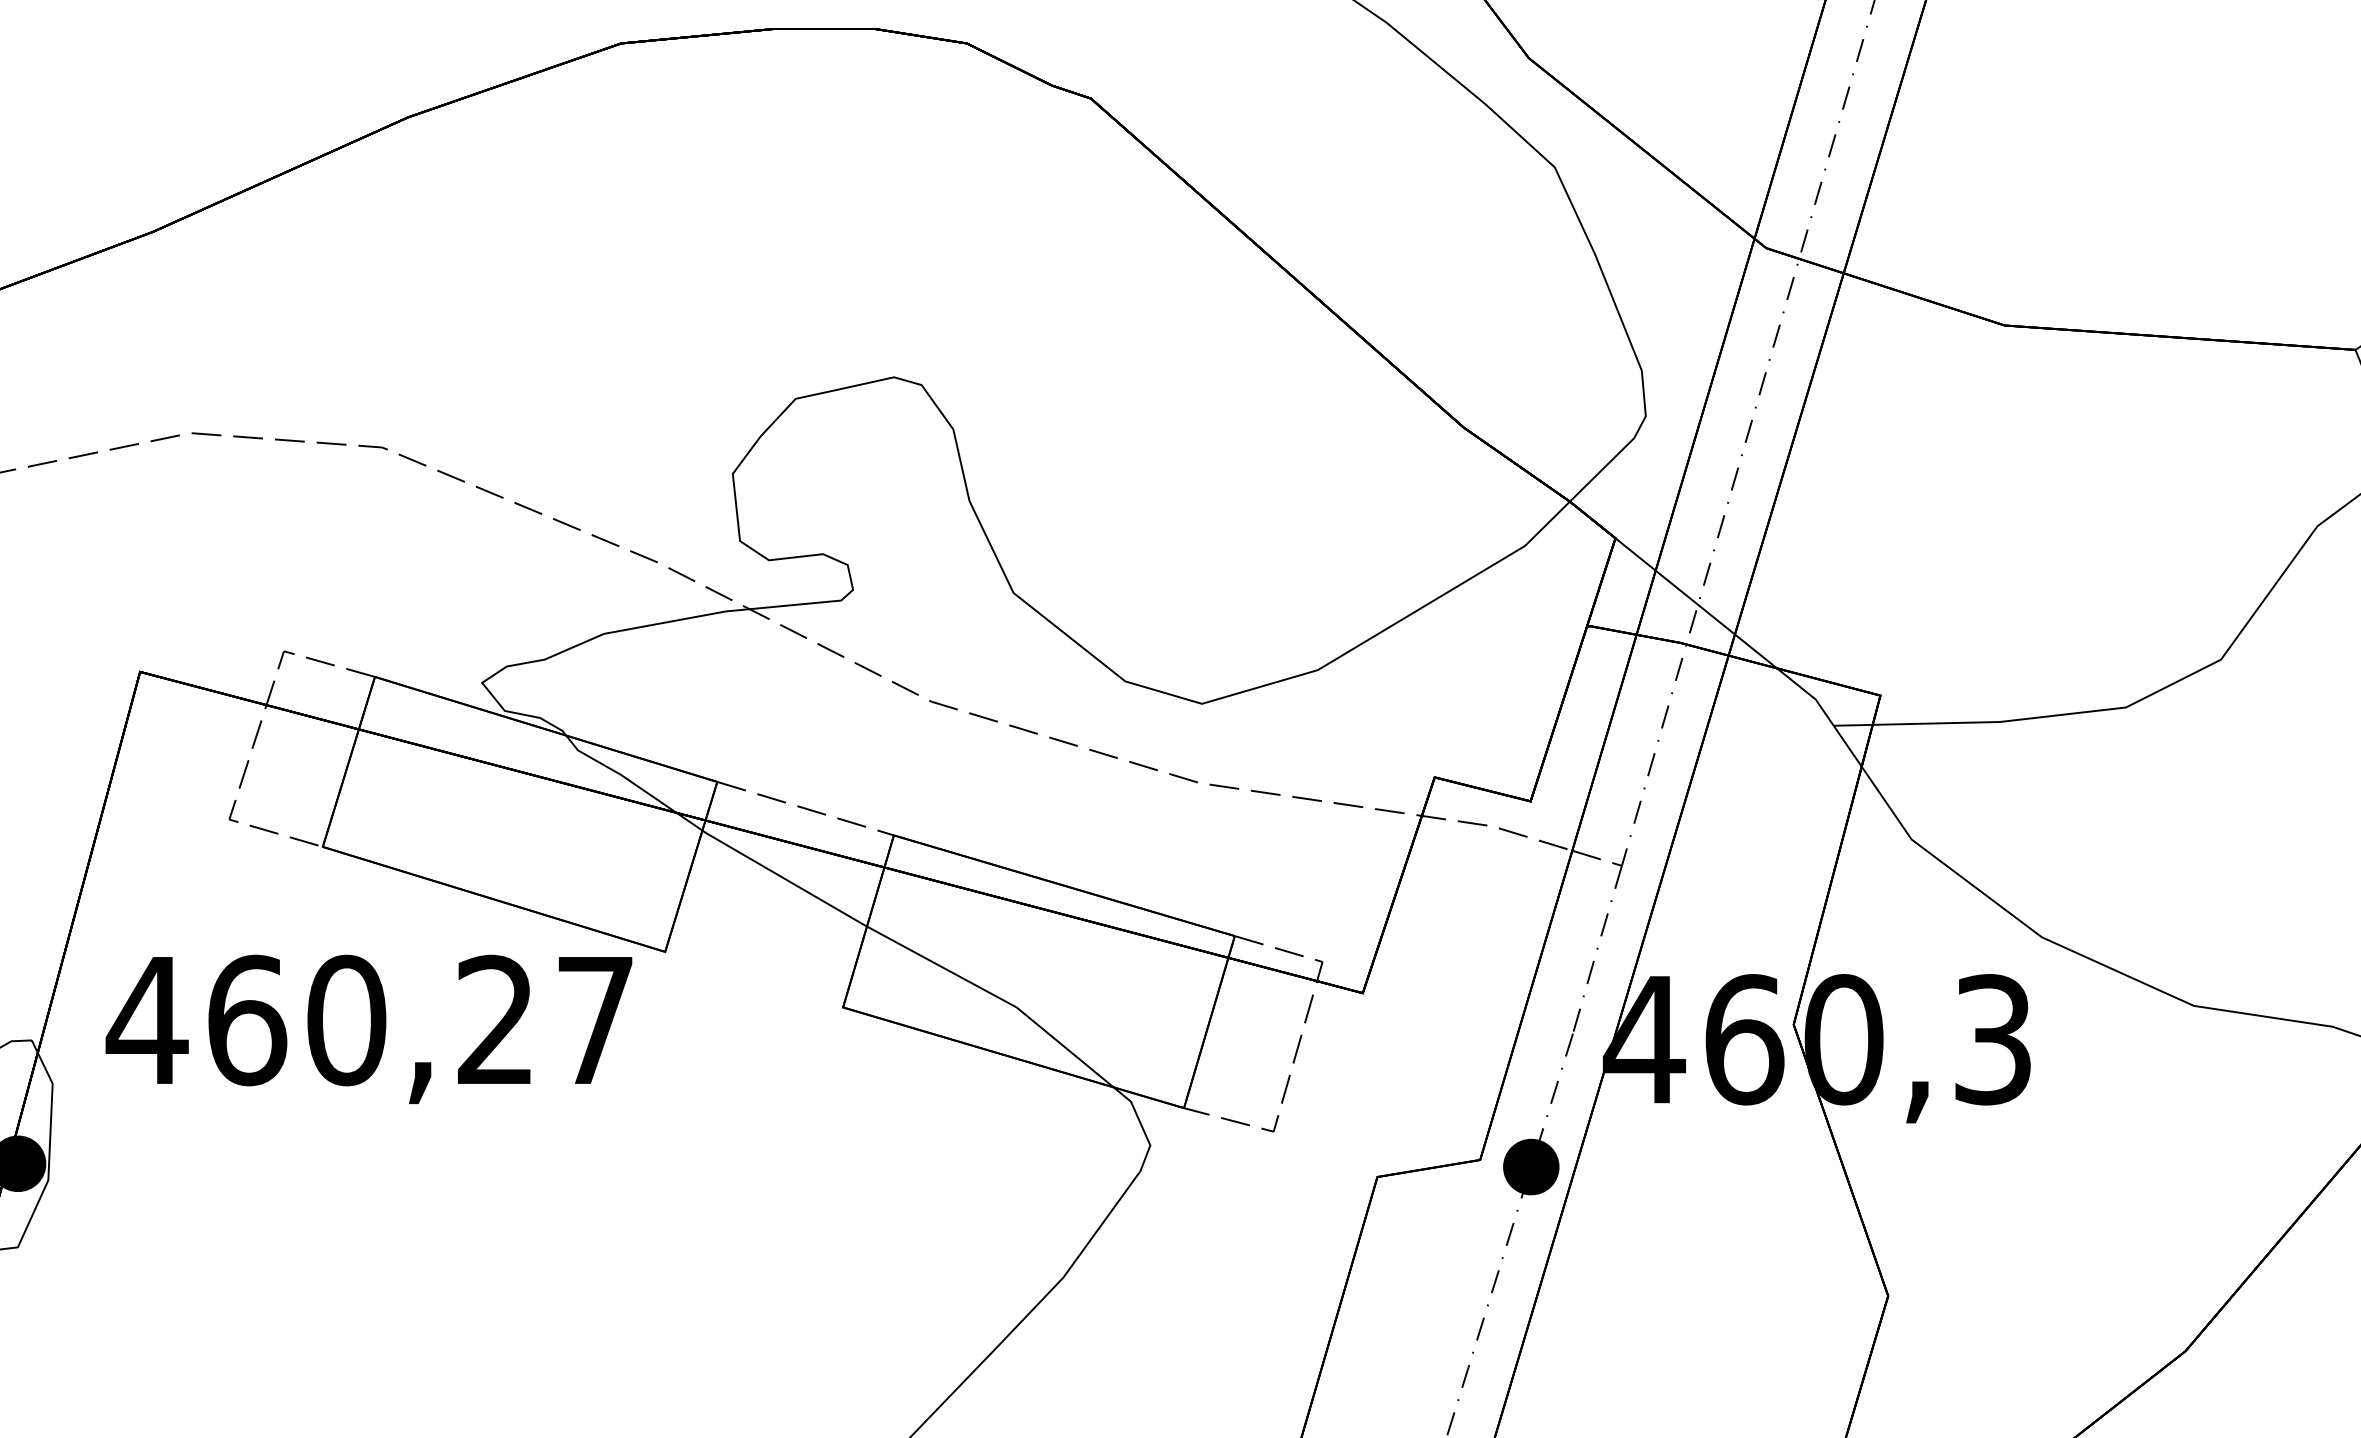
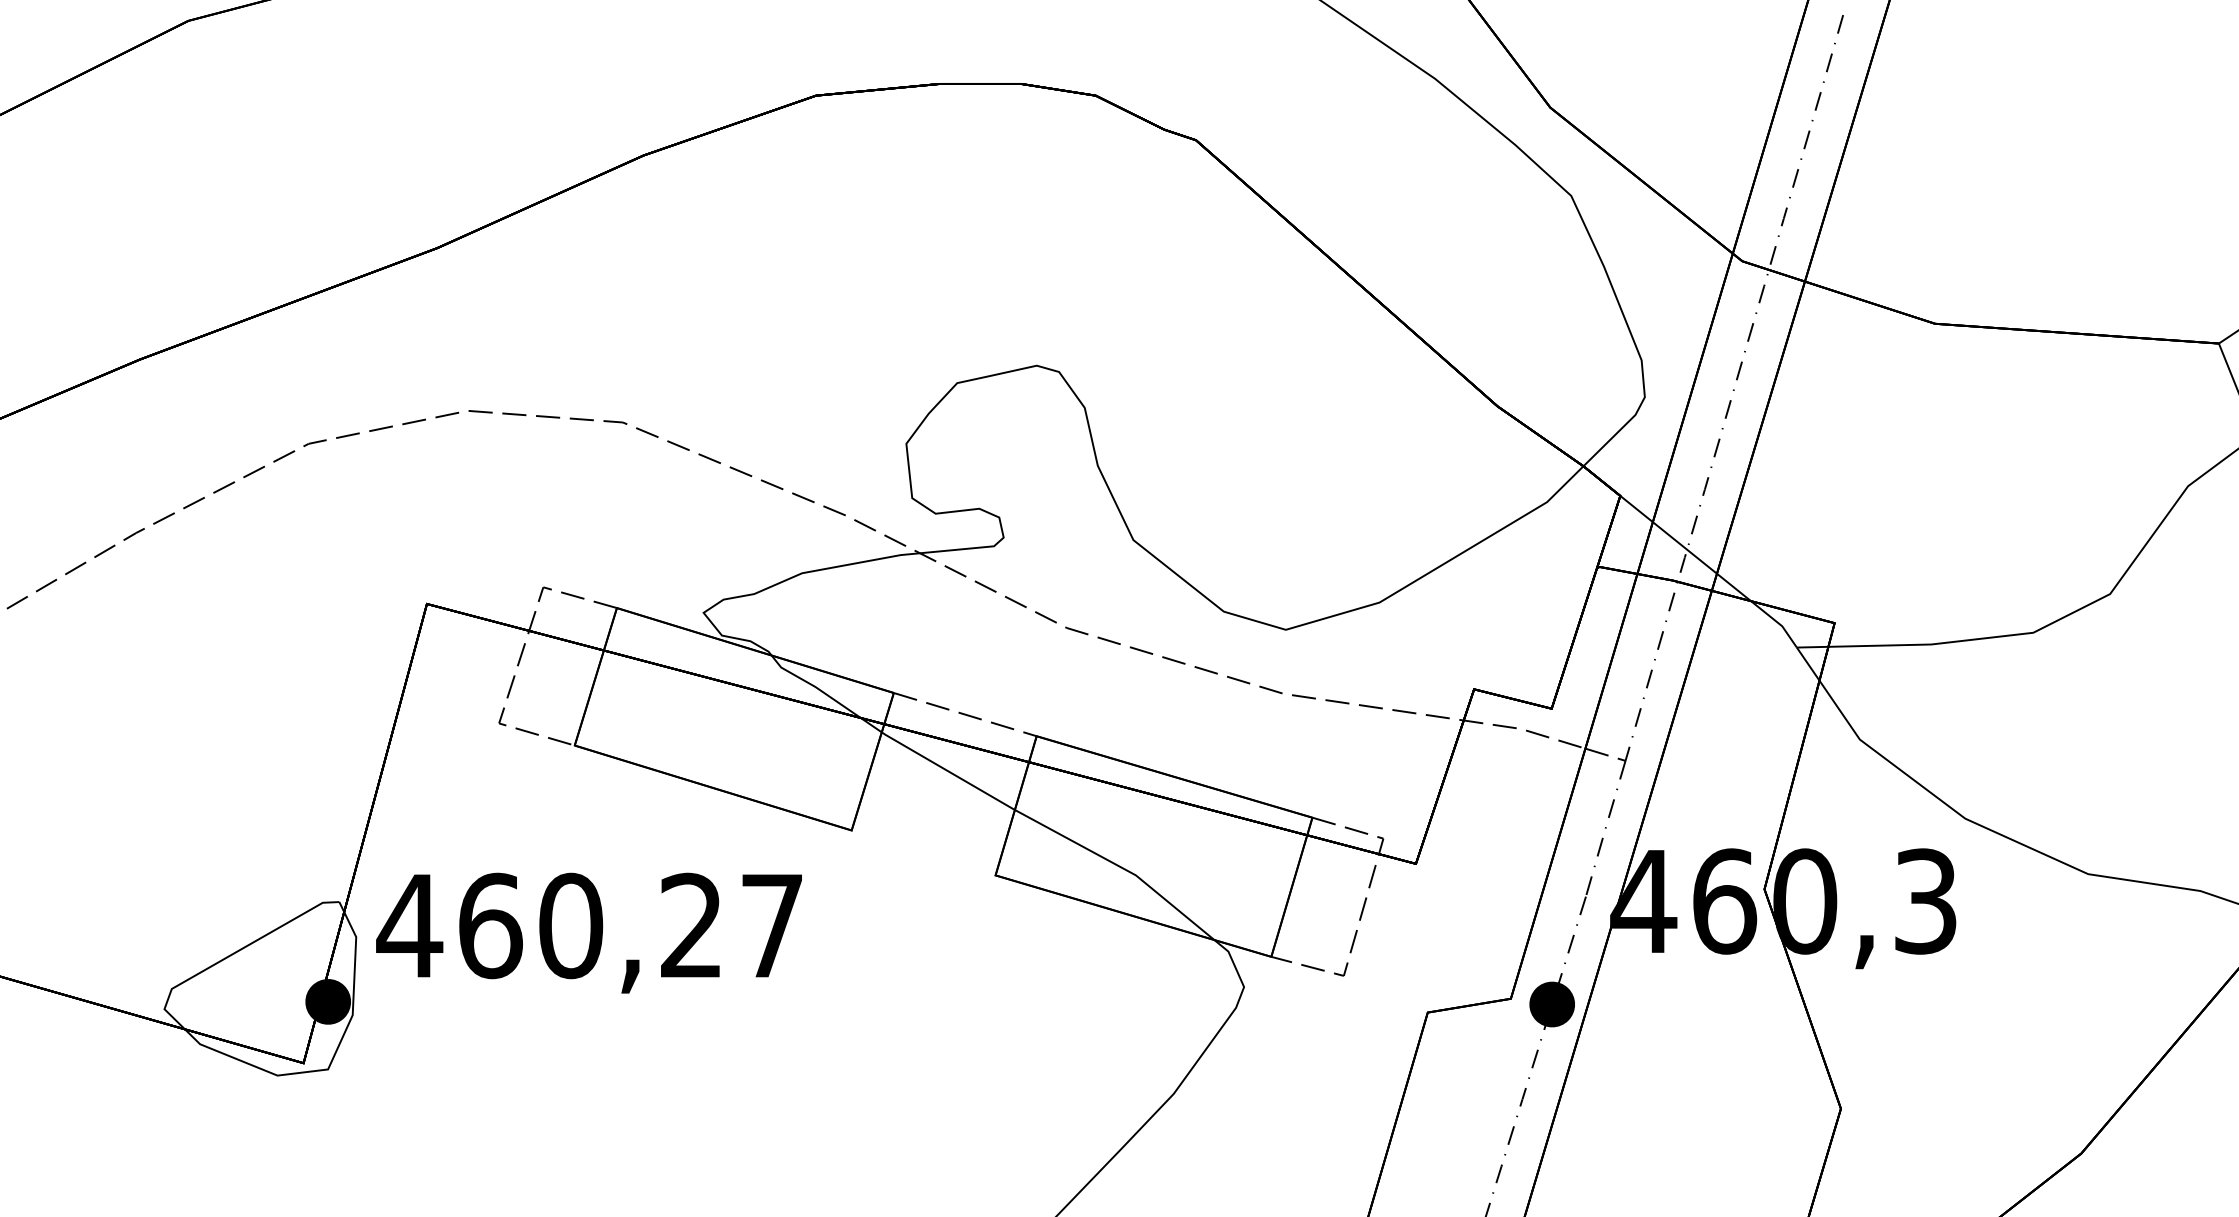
text: (368, 1028) -> (588, 932), moved

